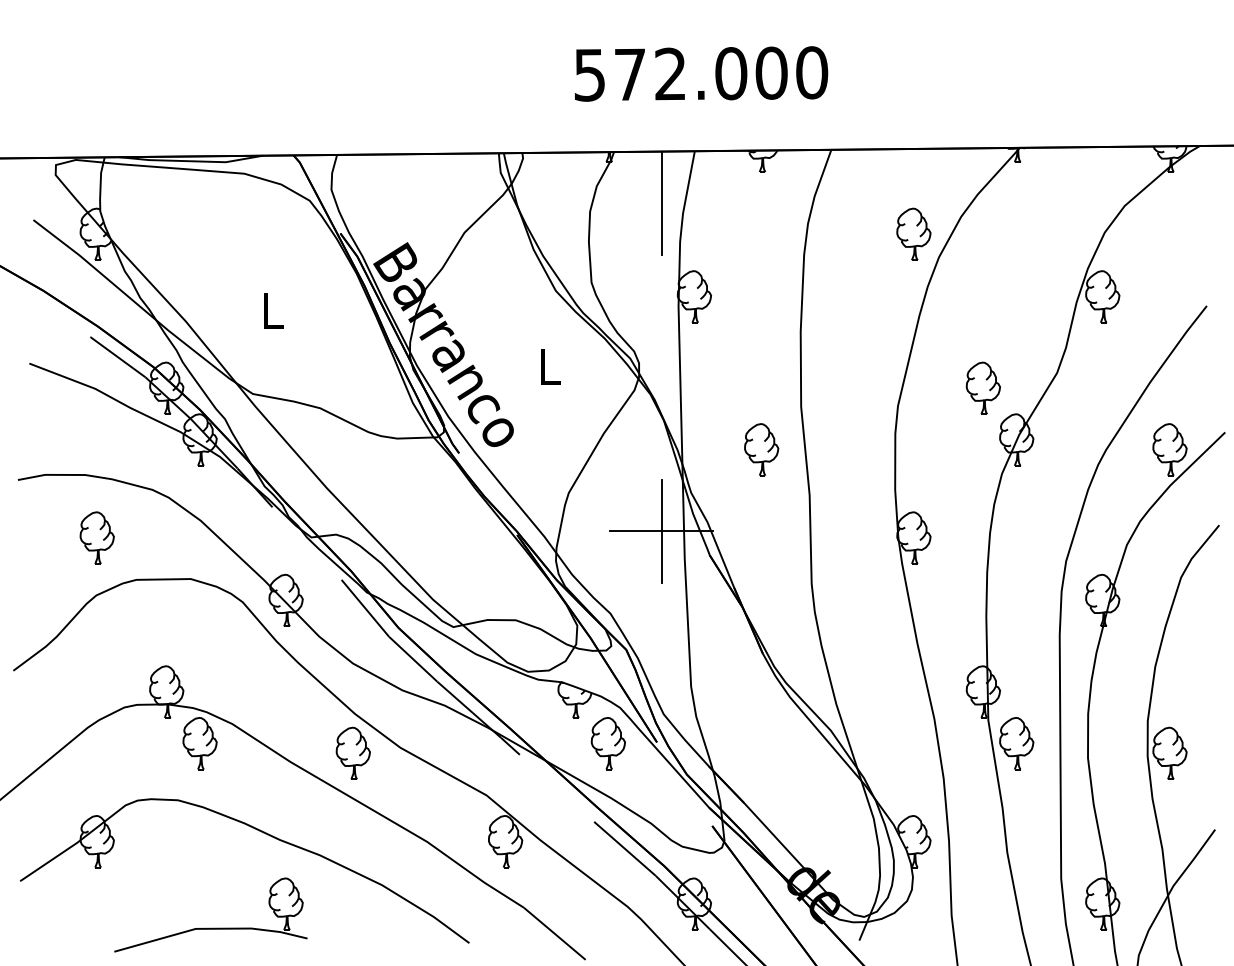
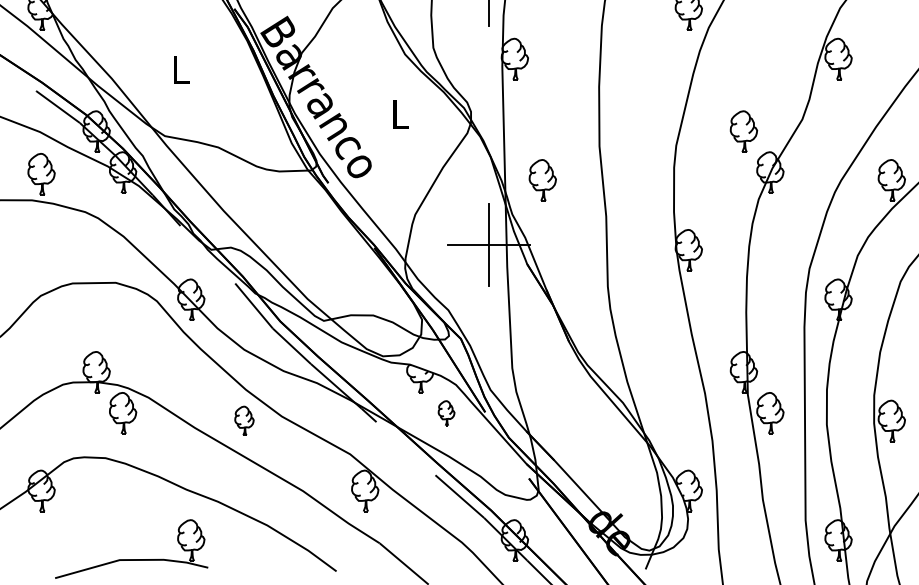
part: (761, 449) -> (542, 180), moved
part: (96, 537) -> (40, 173), moved
part: (607, 743) -> (446, 413), size x0.6
part: (352, 752) -> (243, 420), size x0.7

